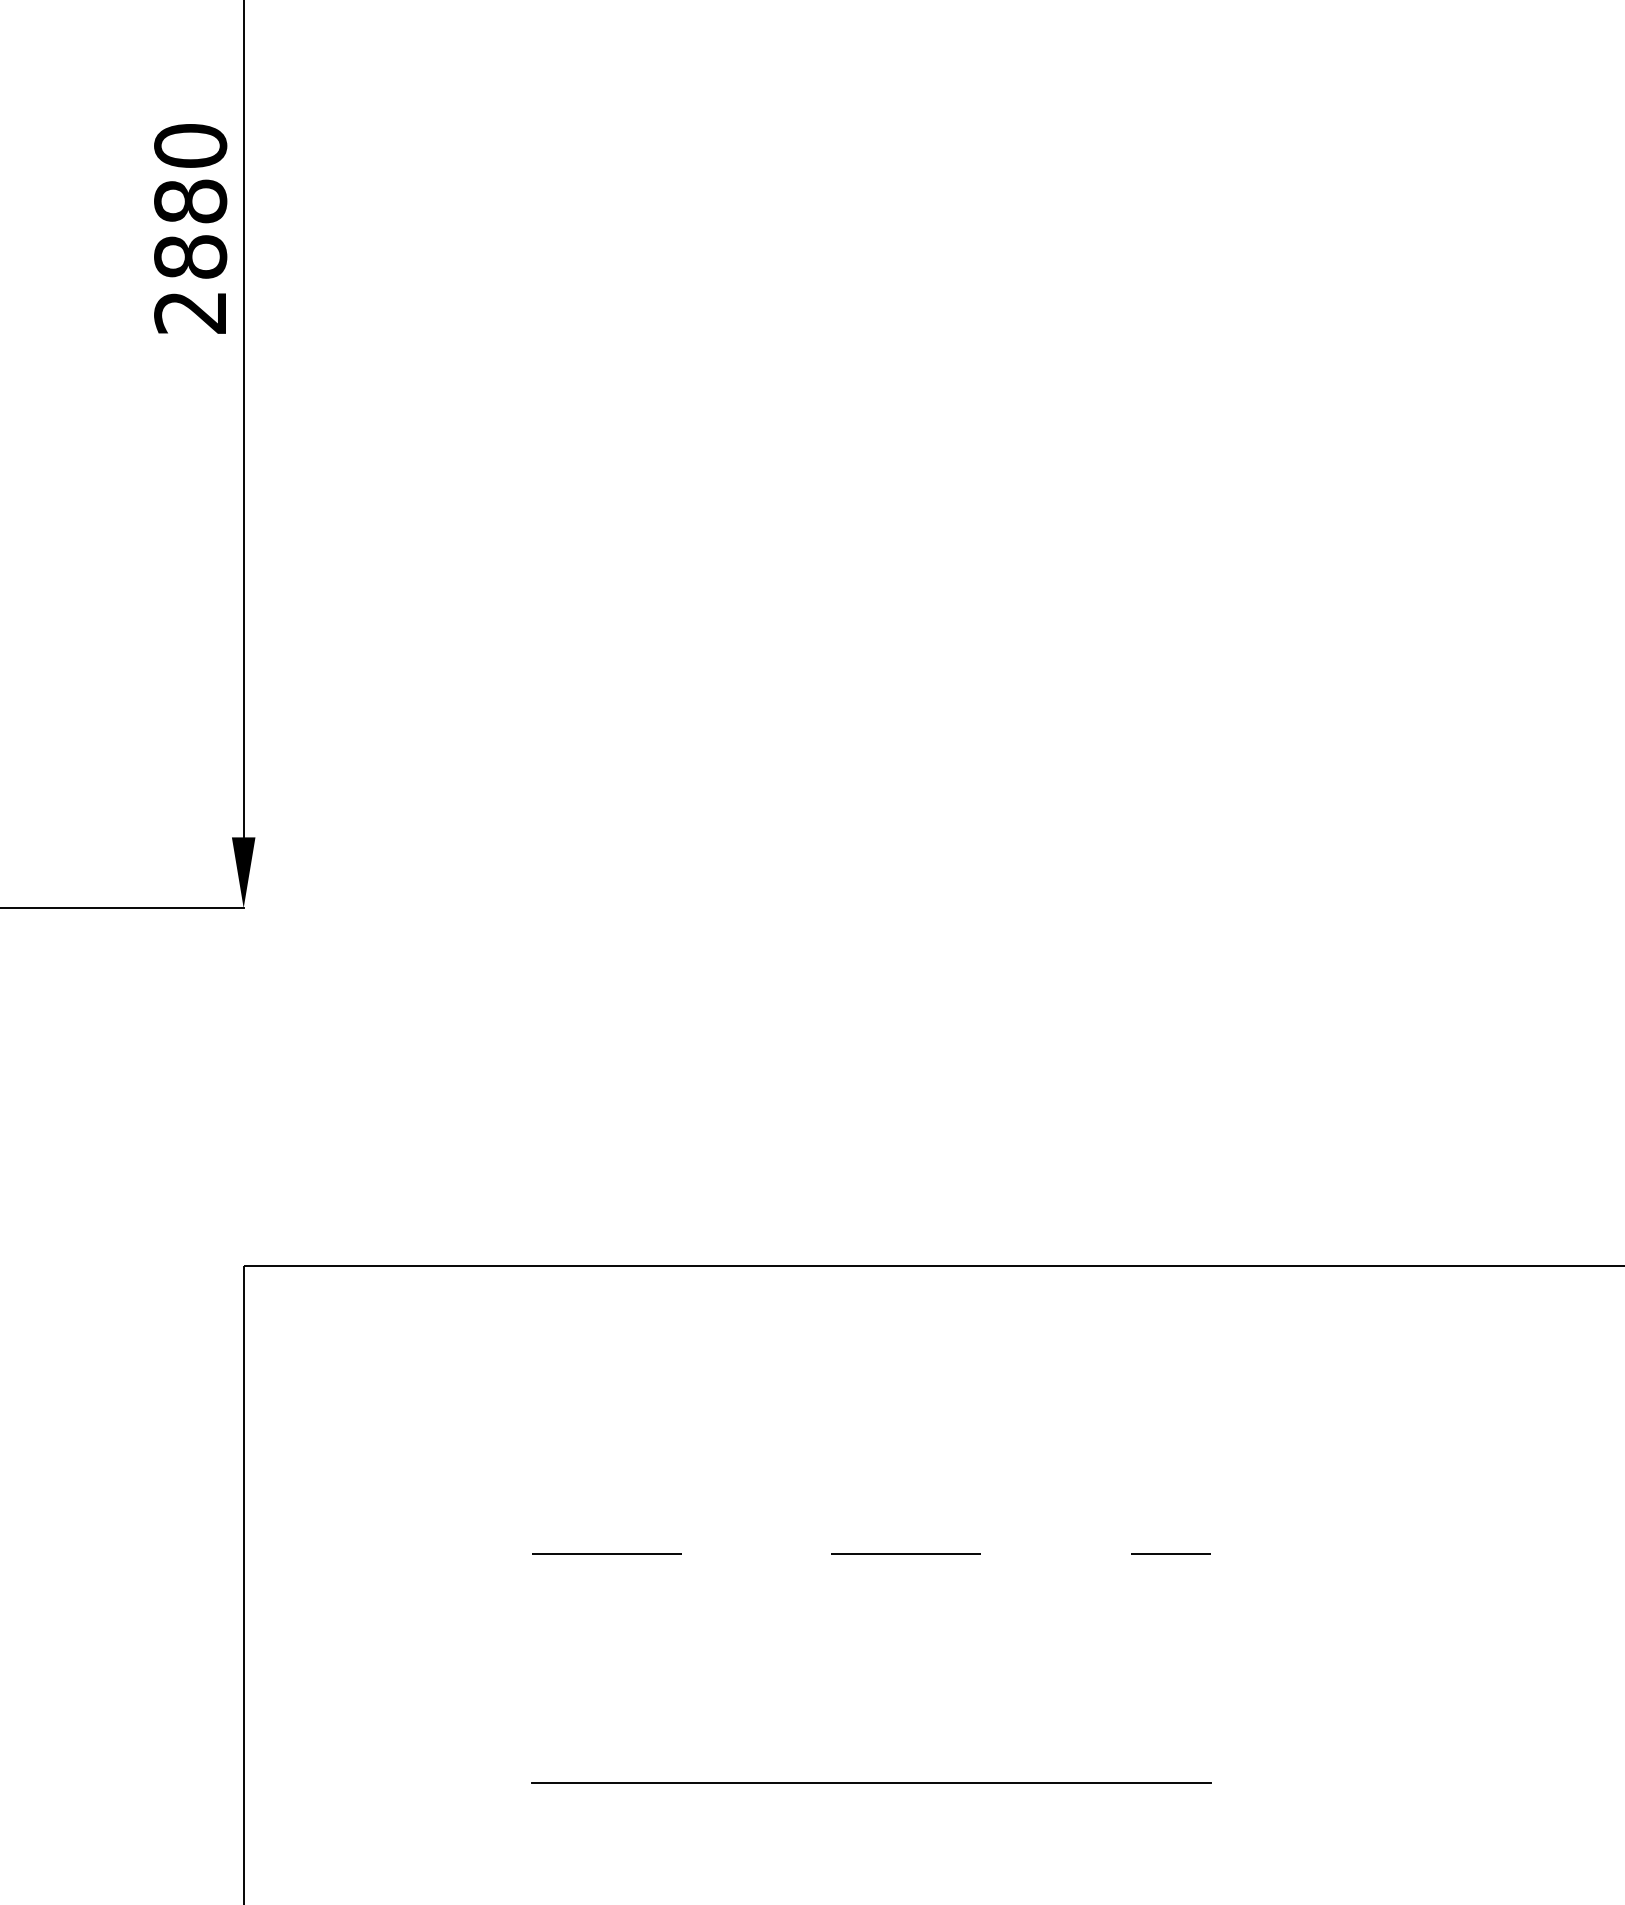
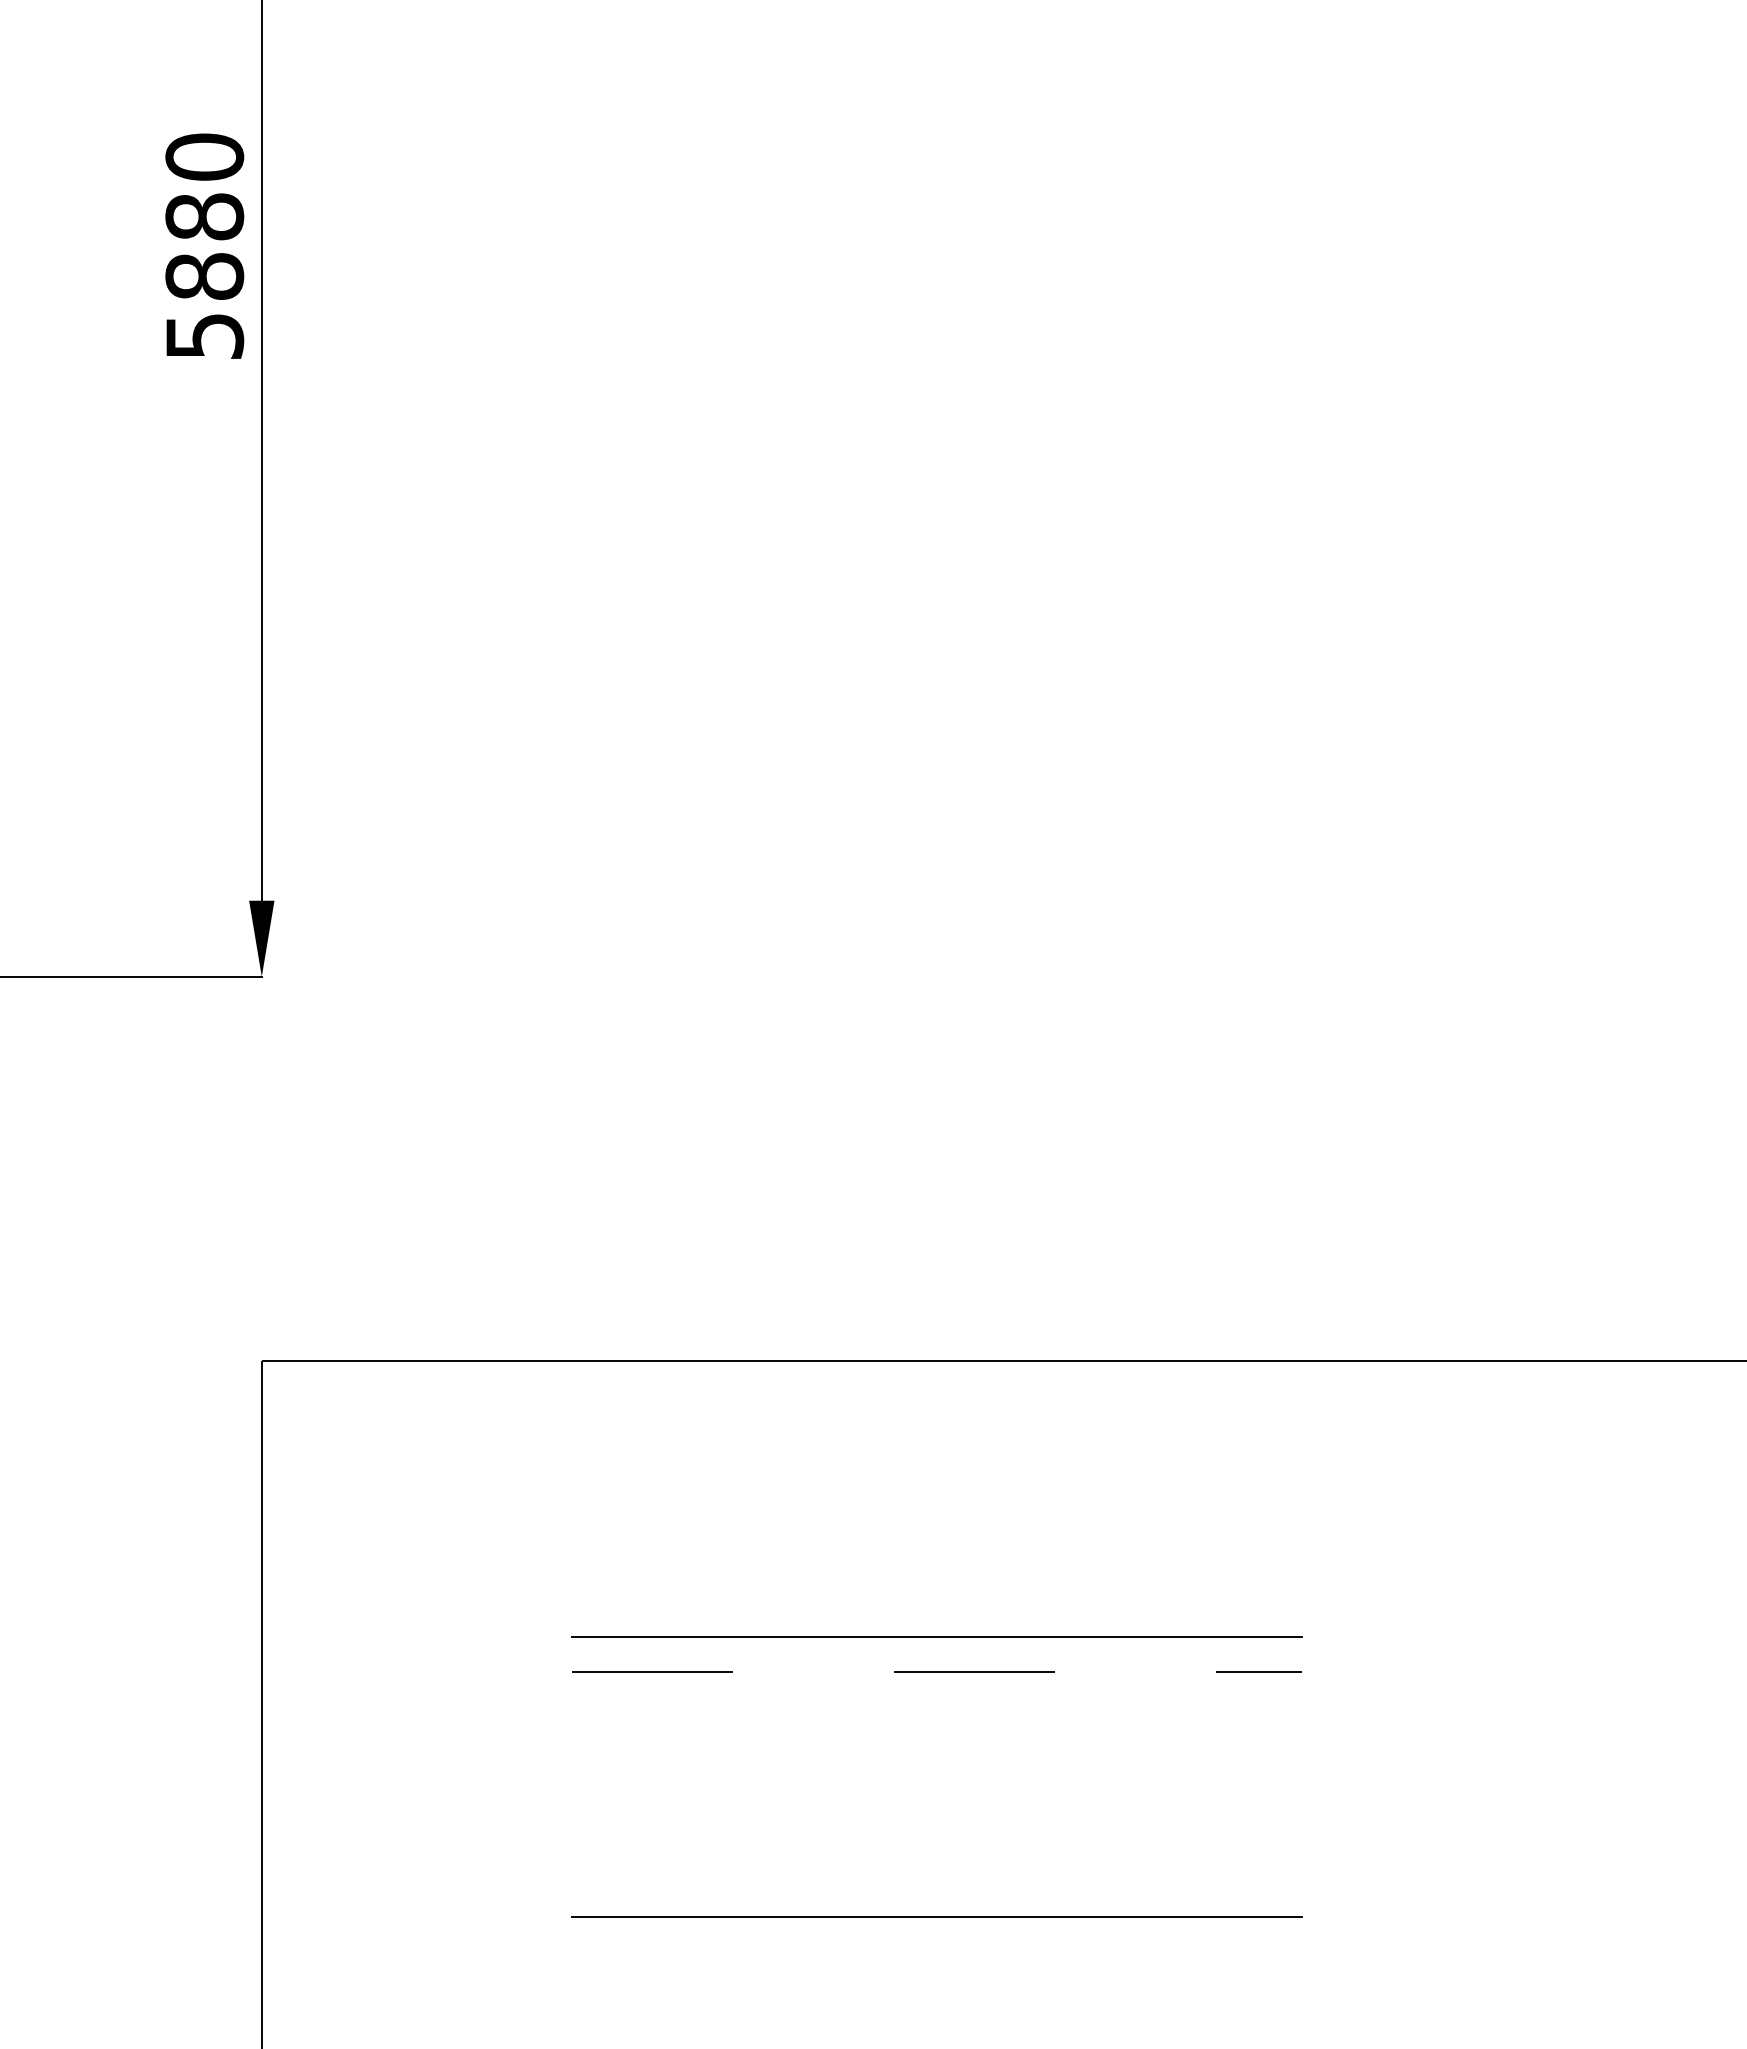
text: (190, 312) -> (204, 336), 2880 -> 5880
line: (871, 1521) -> (936, 1636), added

